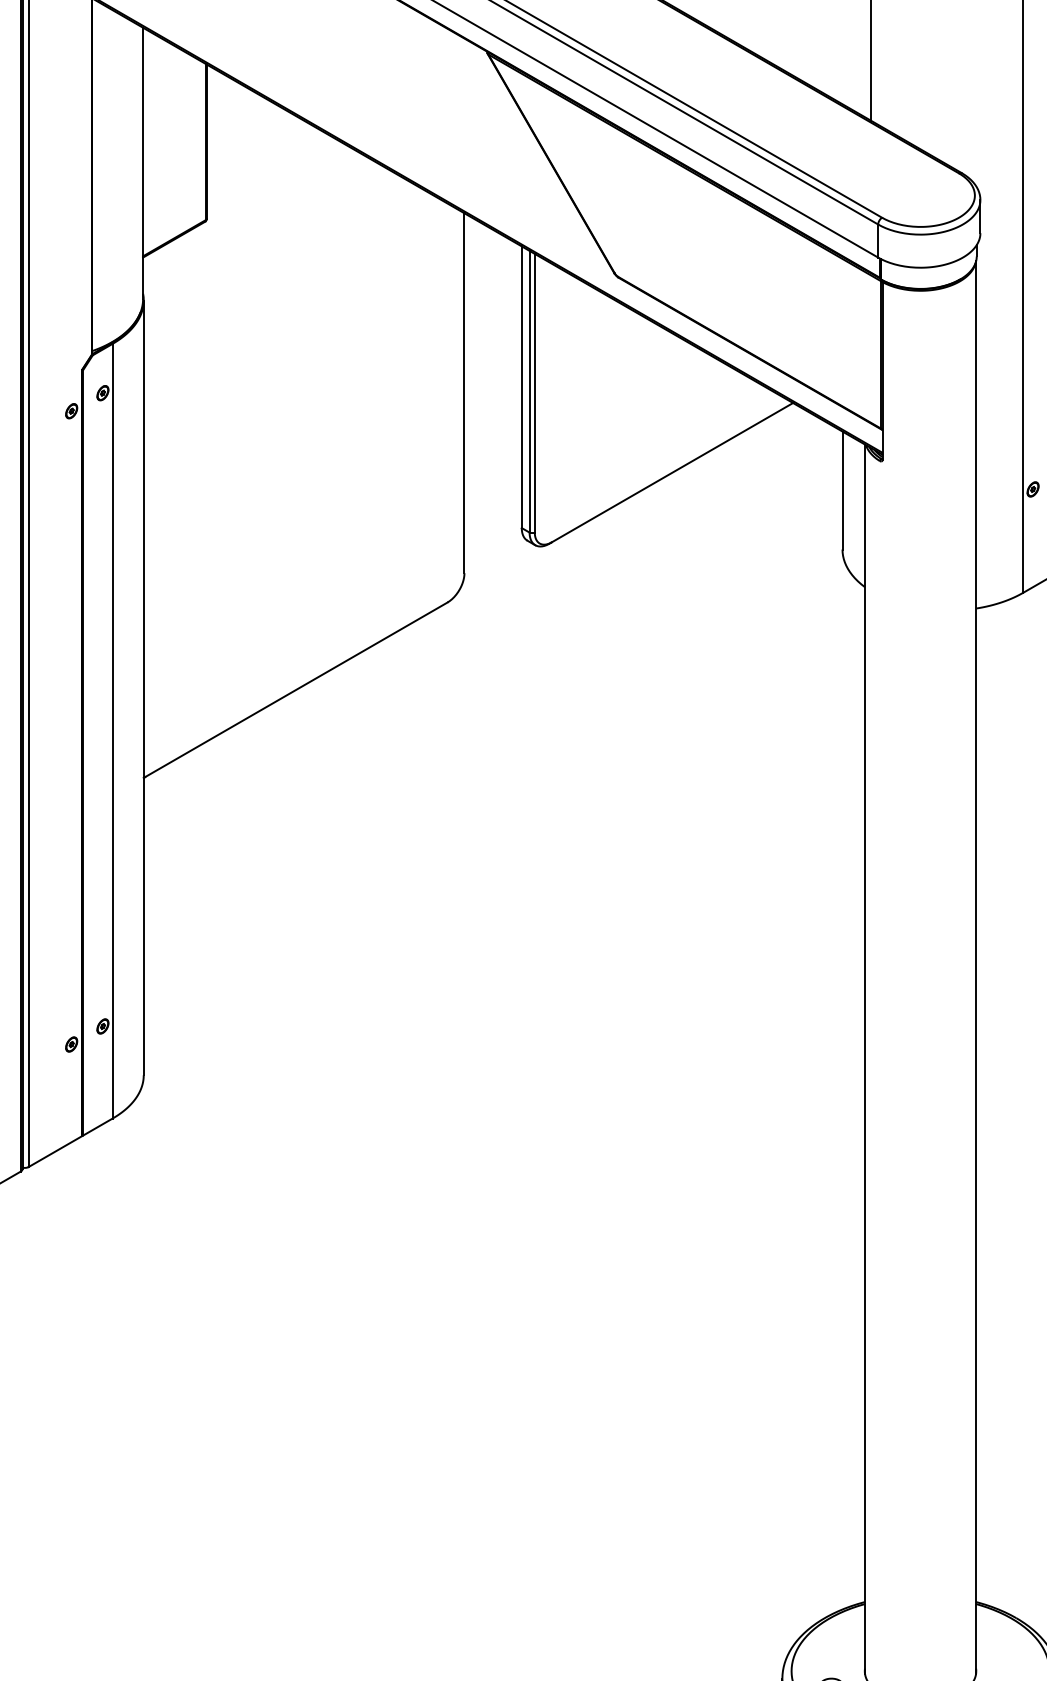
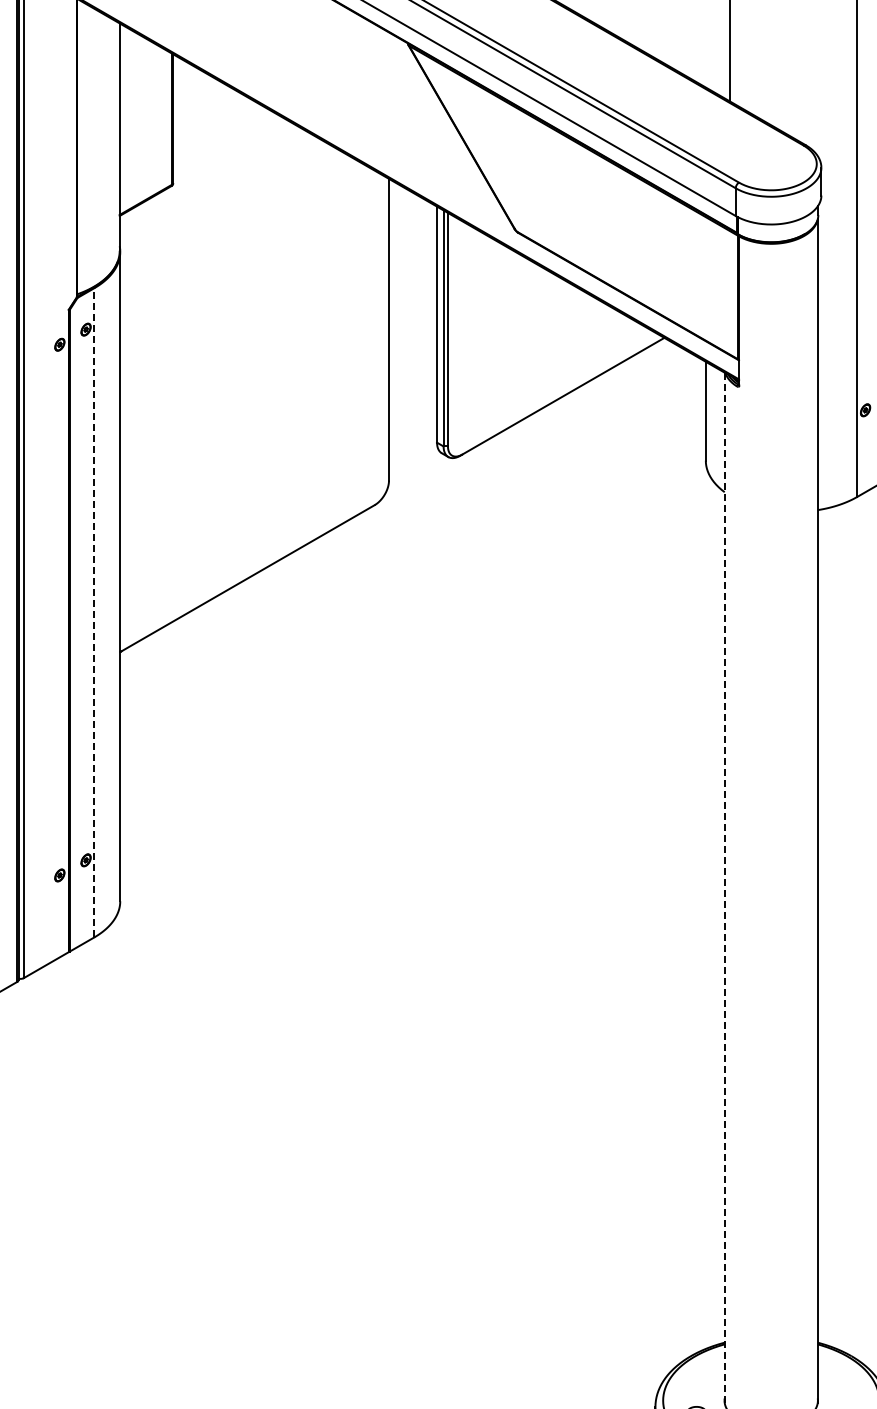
line: (113, 730) -> (94, 612), solid -> dashed
line: (864, 1058) -> (724, 887), solid -> dashed

